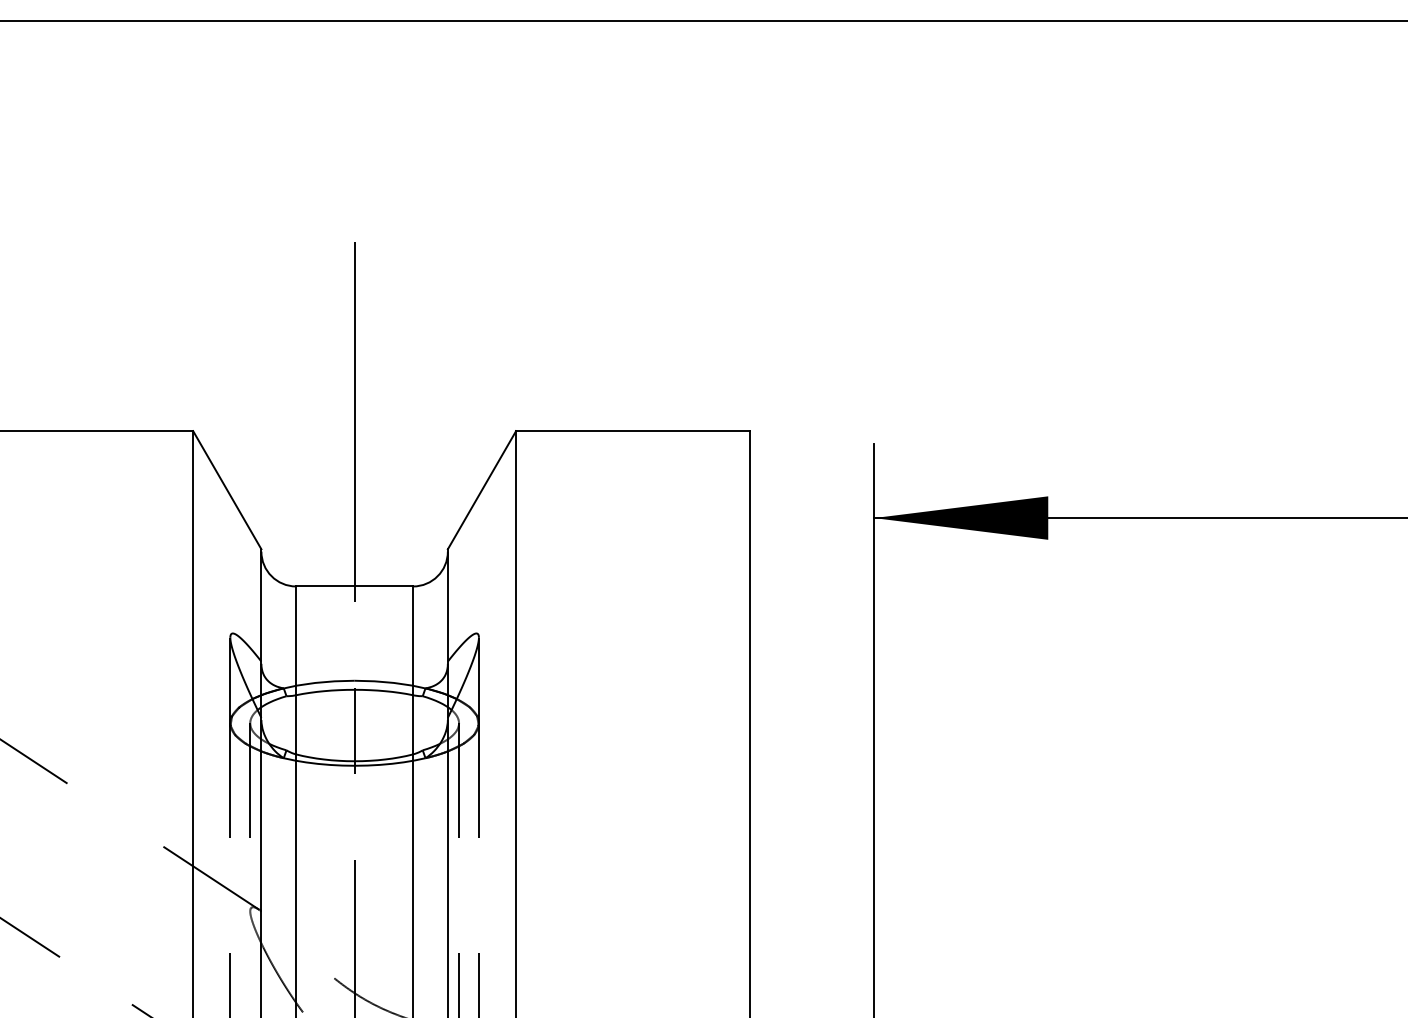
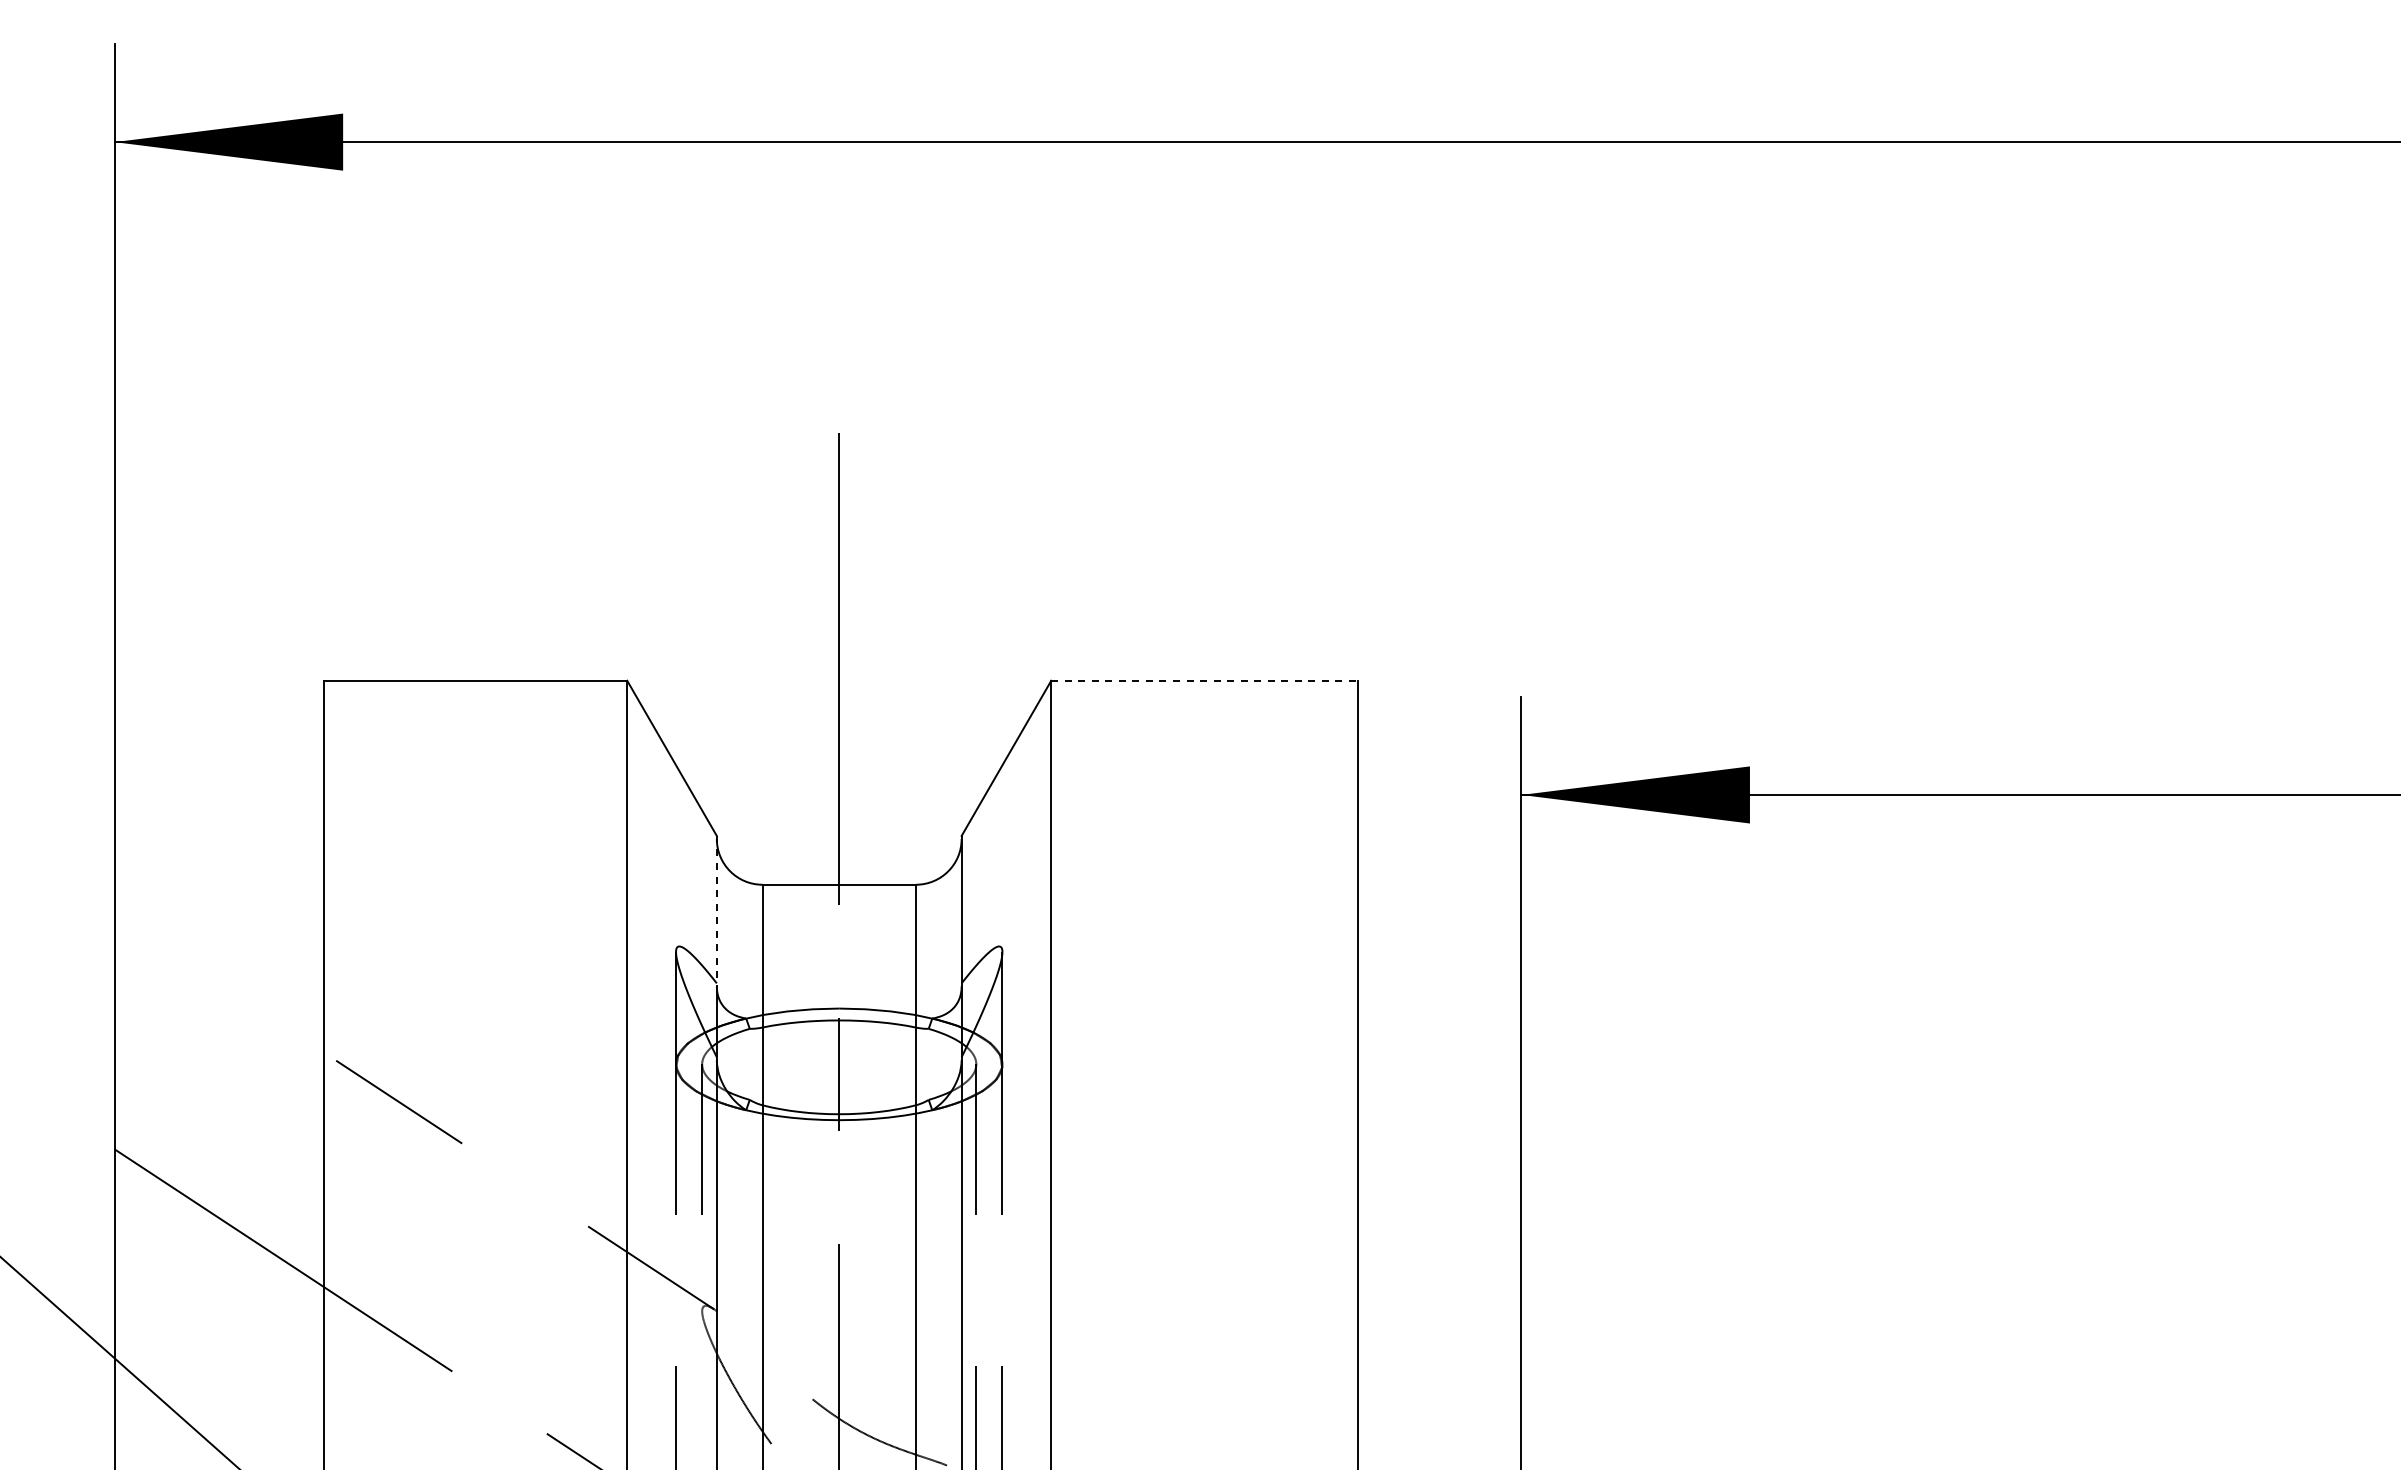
line: (633, 430) -> (1205, 680), solid -> dashed
line: (261, 606) -> (716, 911), solid -> dashed

